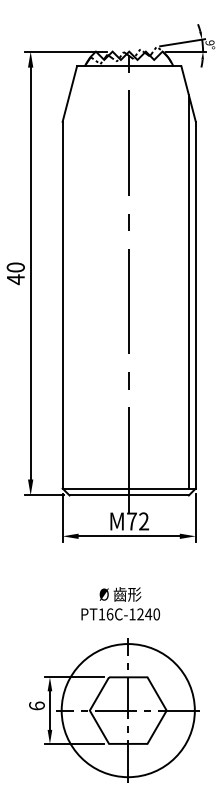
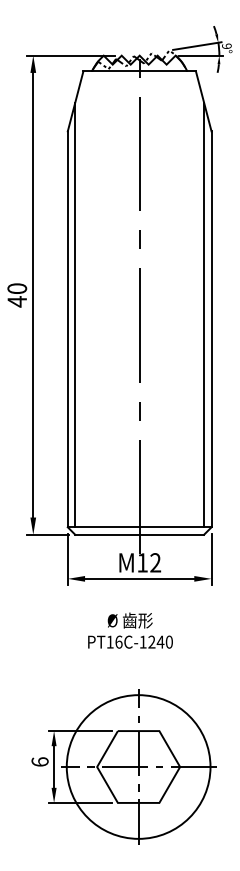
line: (69, 291) -> (75, 314), added
text: (131, 521) -> (142, 562), 72 -> 12
text: (120, 603) -> (130, 630), moved

